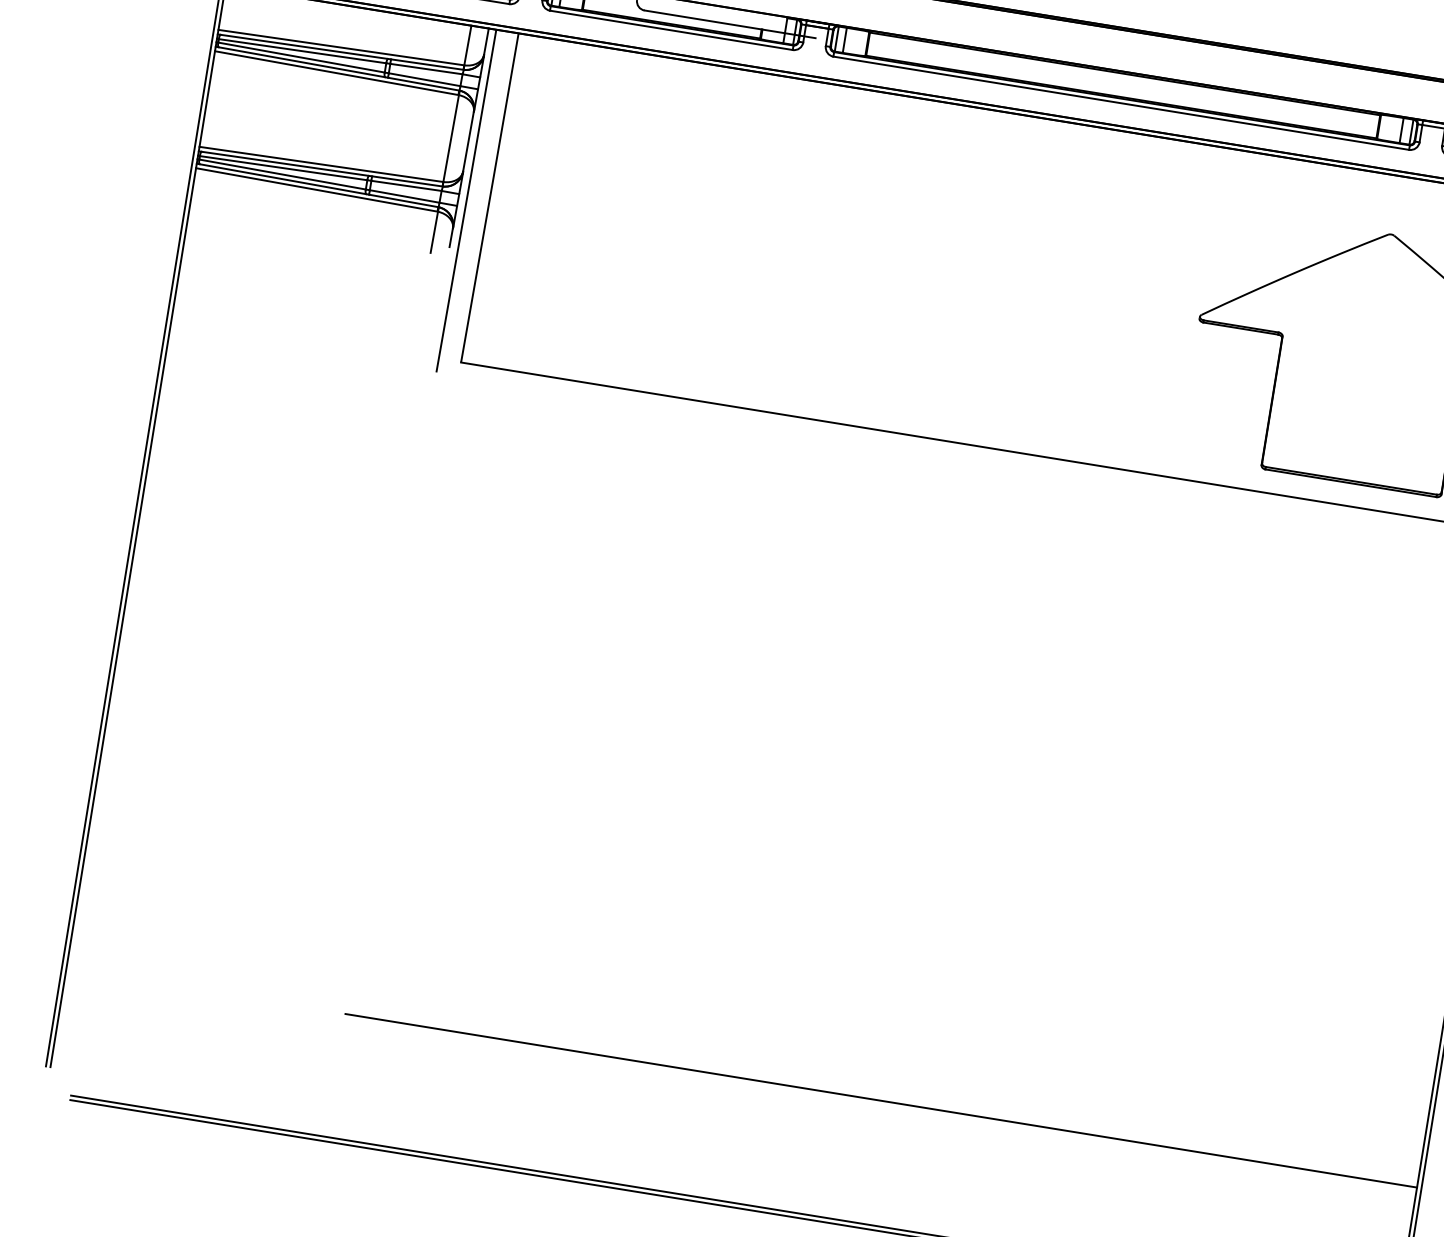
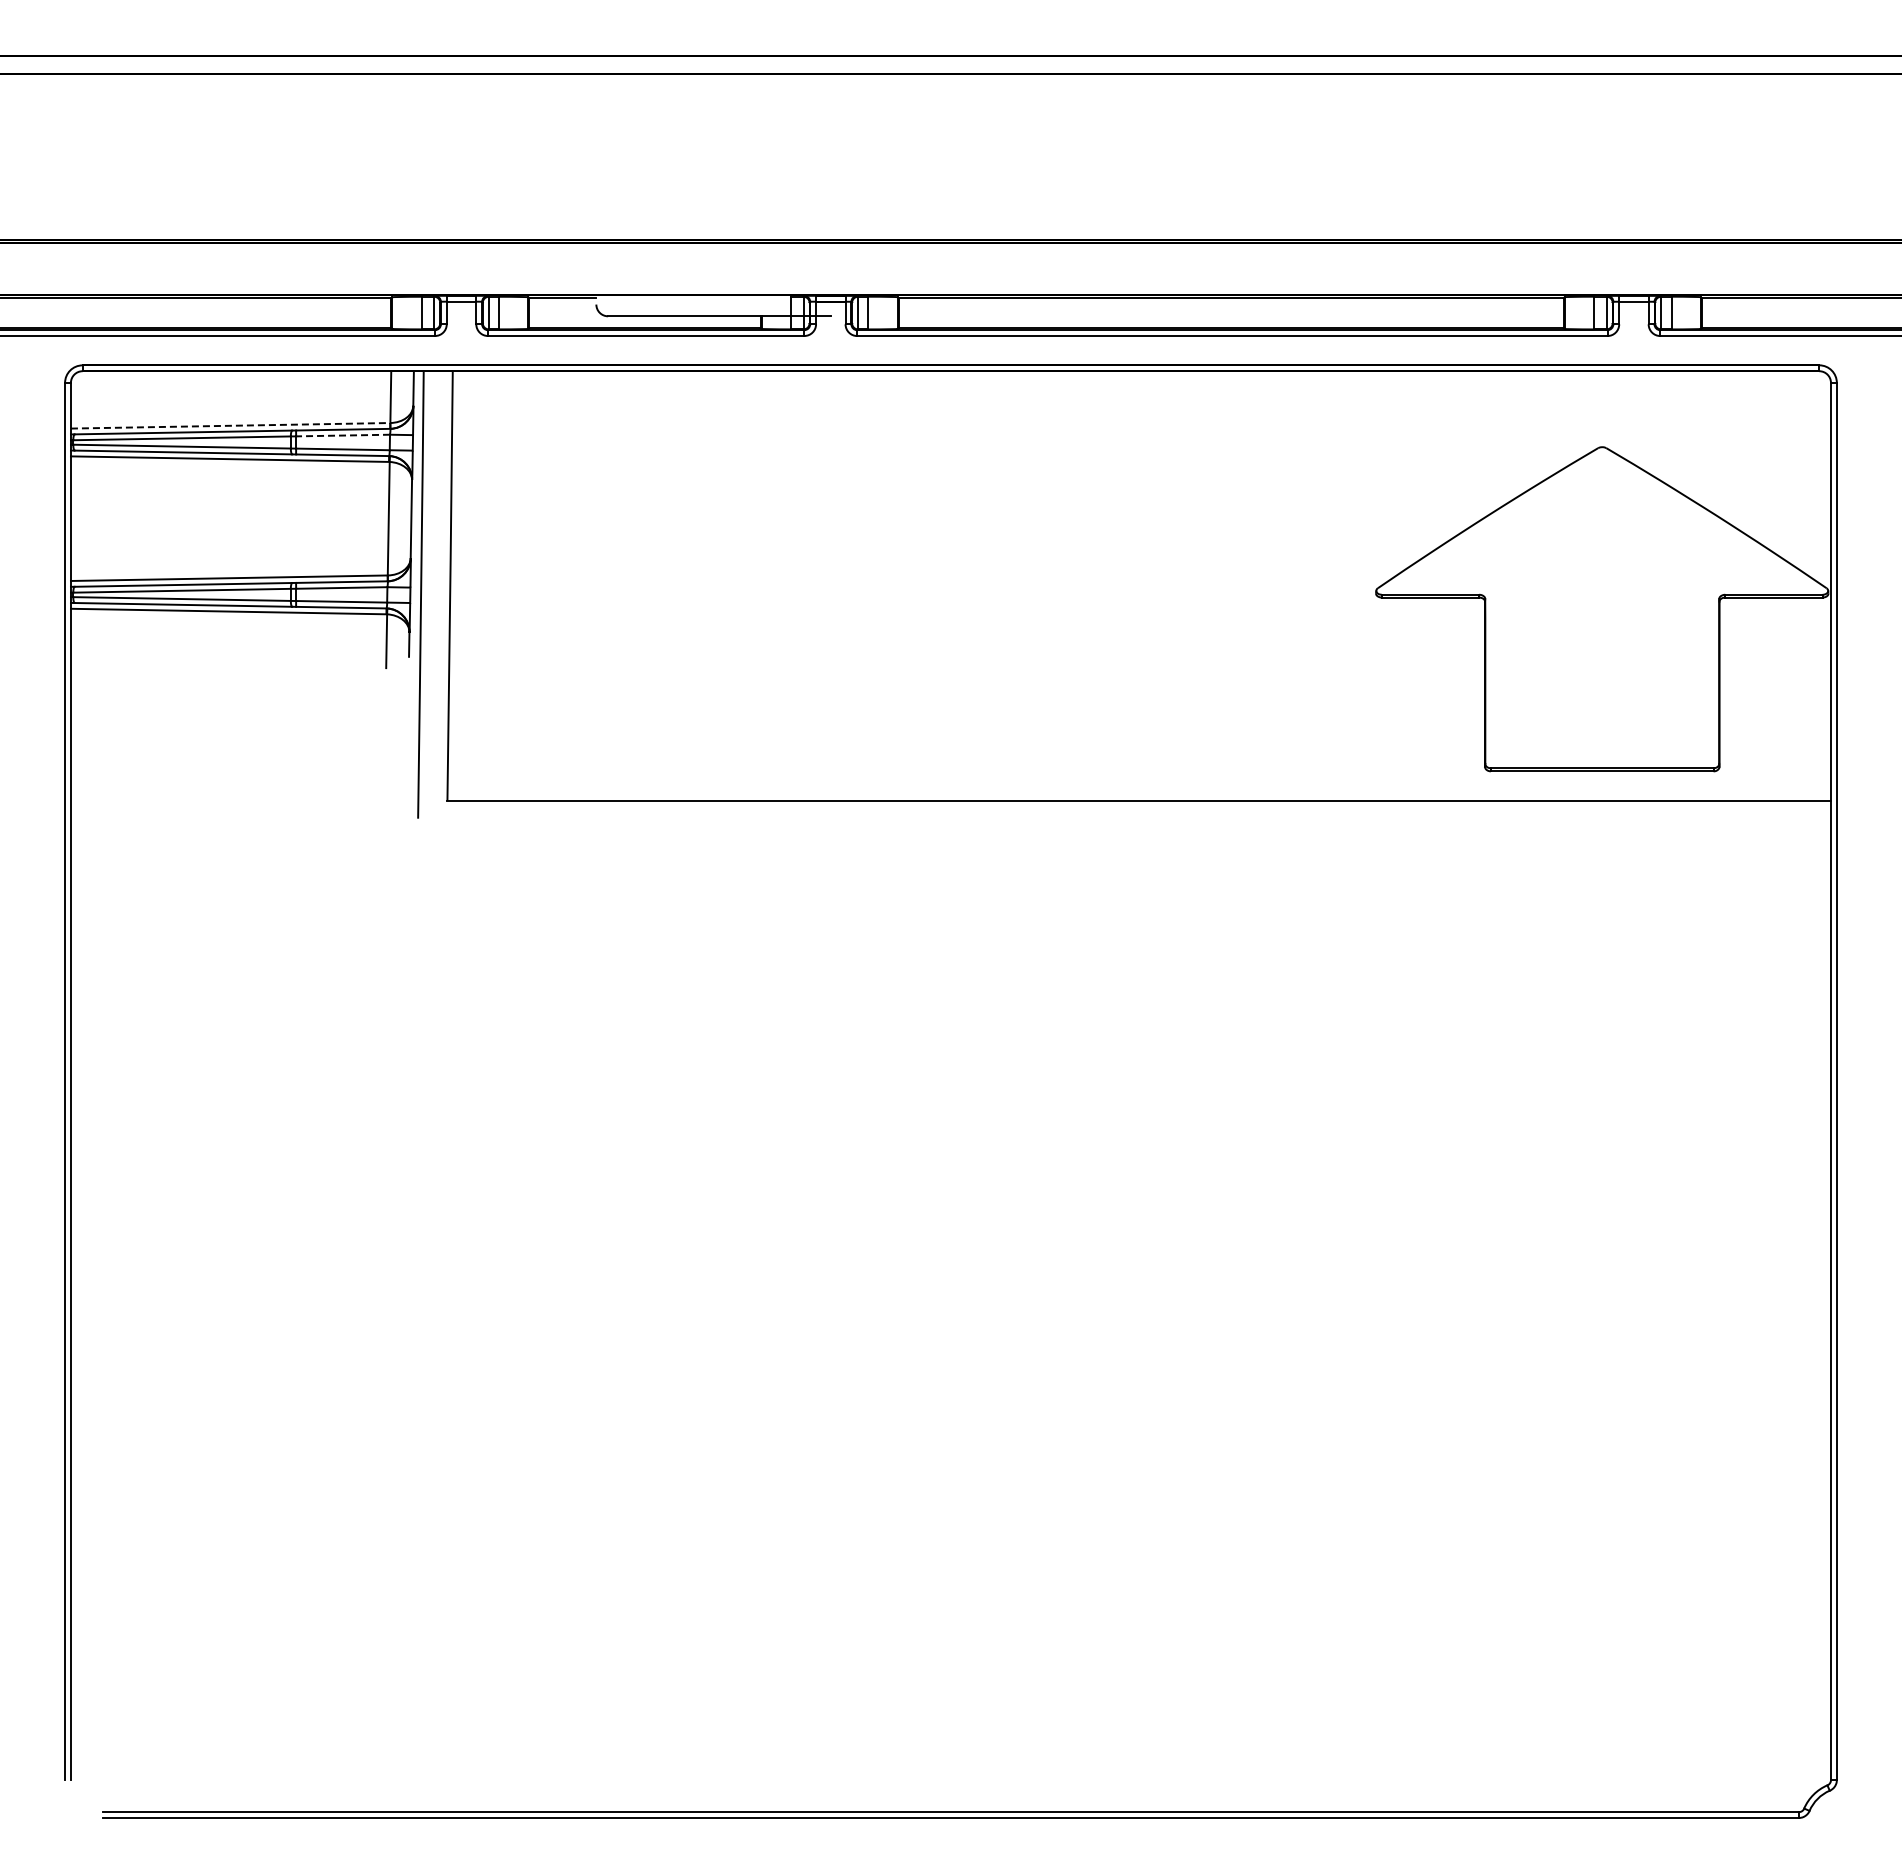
line: (341, 47) -> (230, 425), solid -> dashed
line: (426, 69) -> (343, 435), solid -> dashed
line: (880, 1101) -> (1132, 1652), removed

